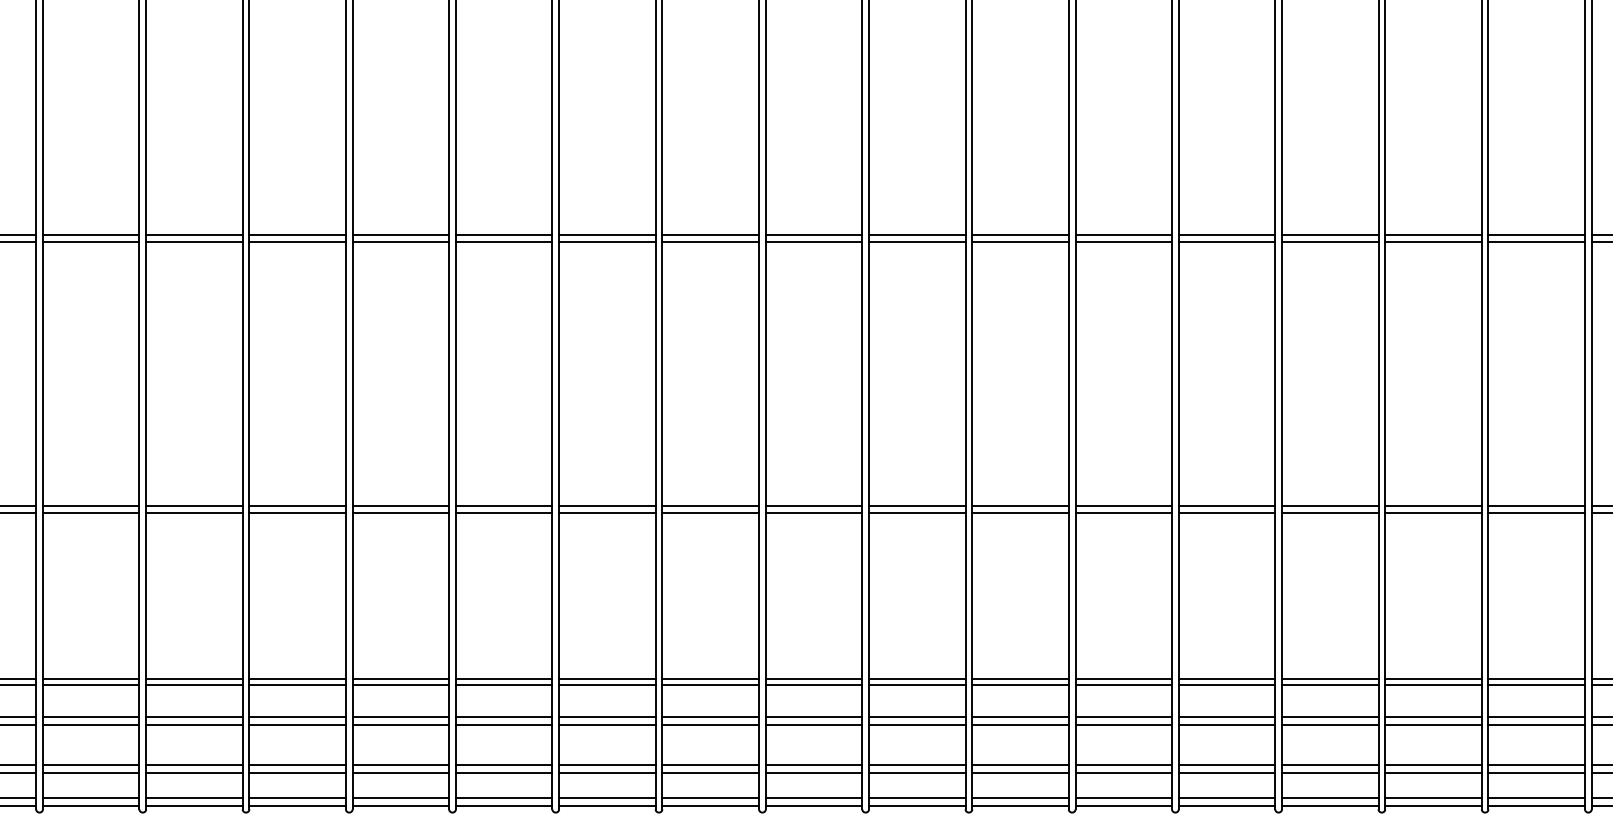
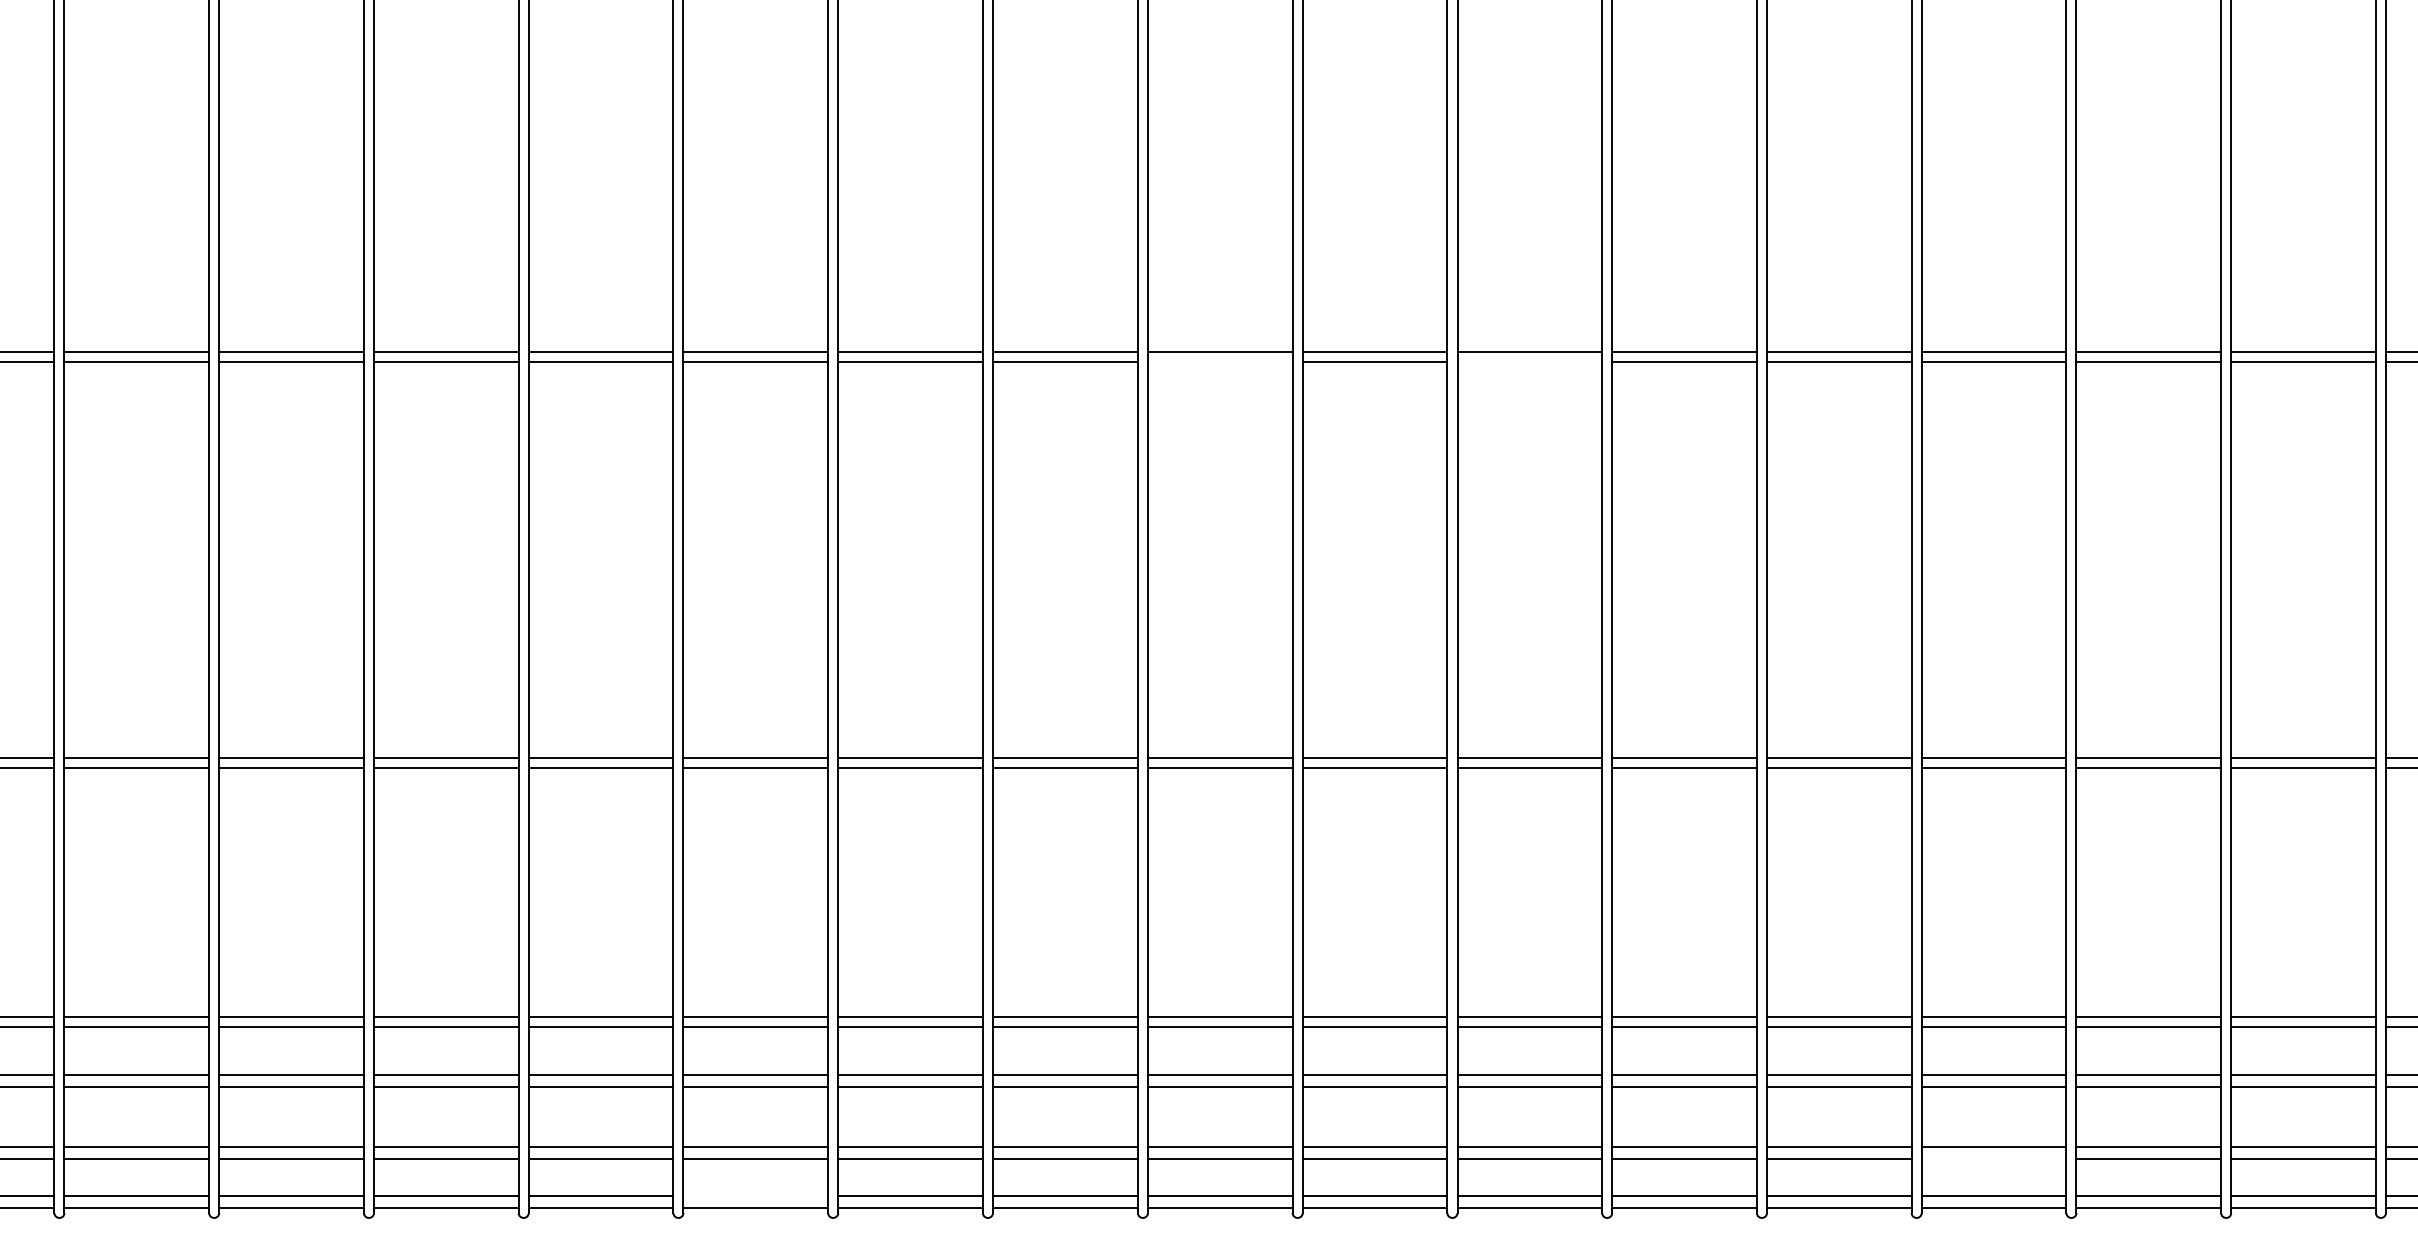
line: (813, 241) -> (1219, 361), removed
line: (1020, 241) -> (1529, 361), removed
line: (1330, 773) -> (1994, 1159), removed
line: (503, 797) -> (754, 1195), removed

